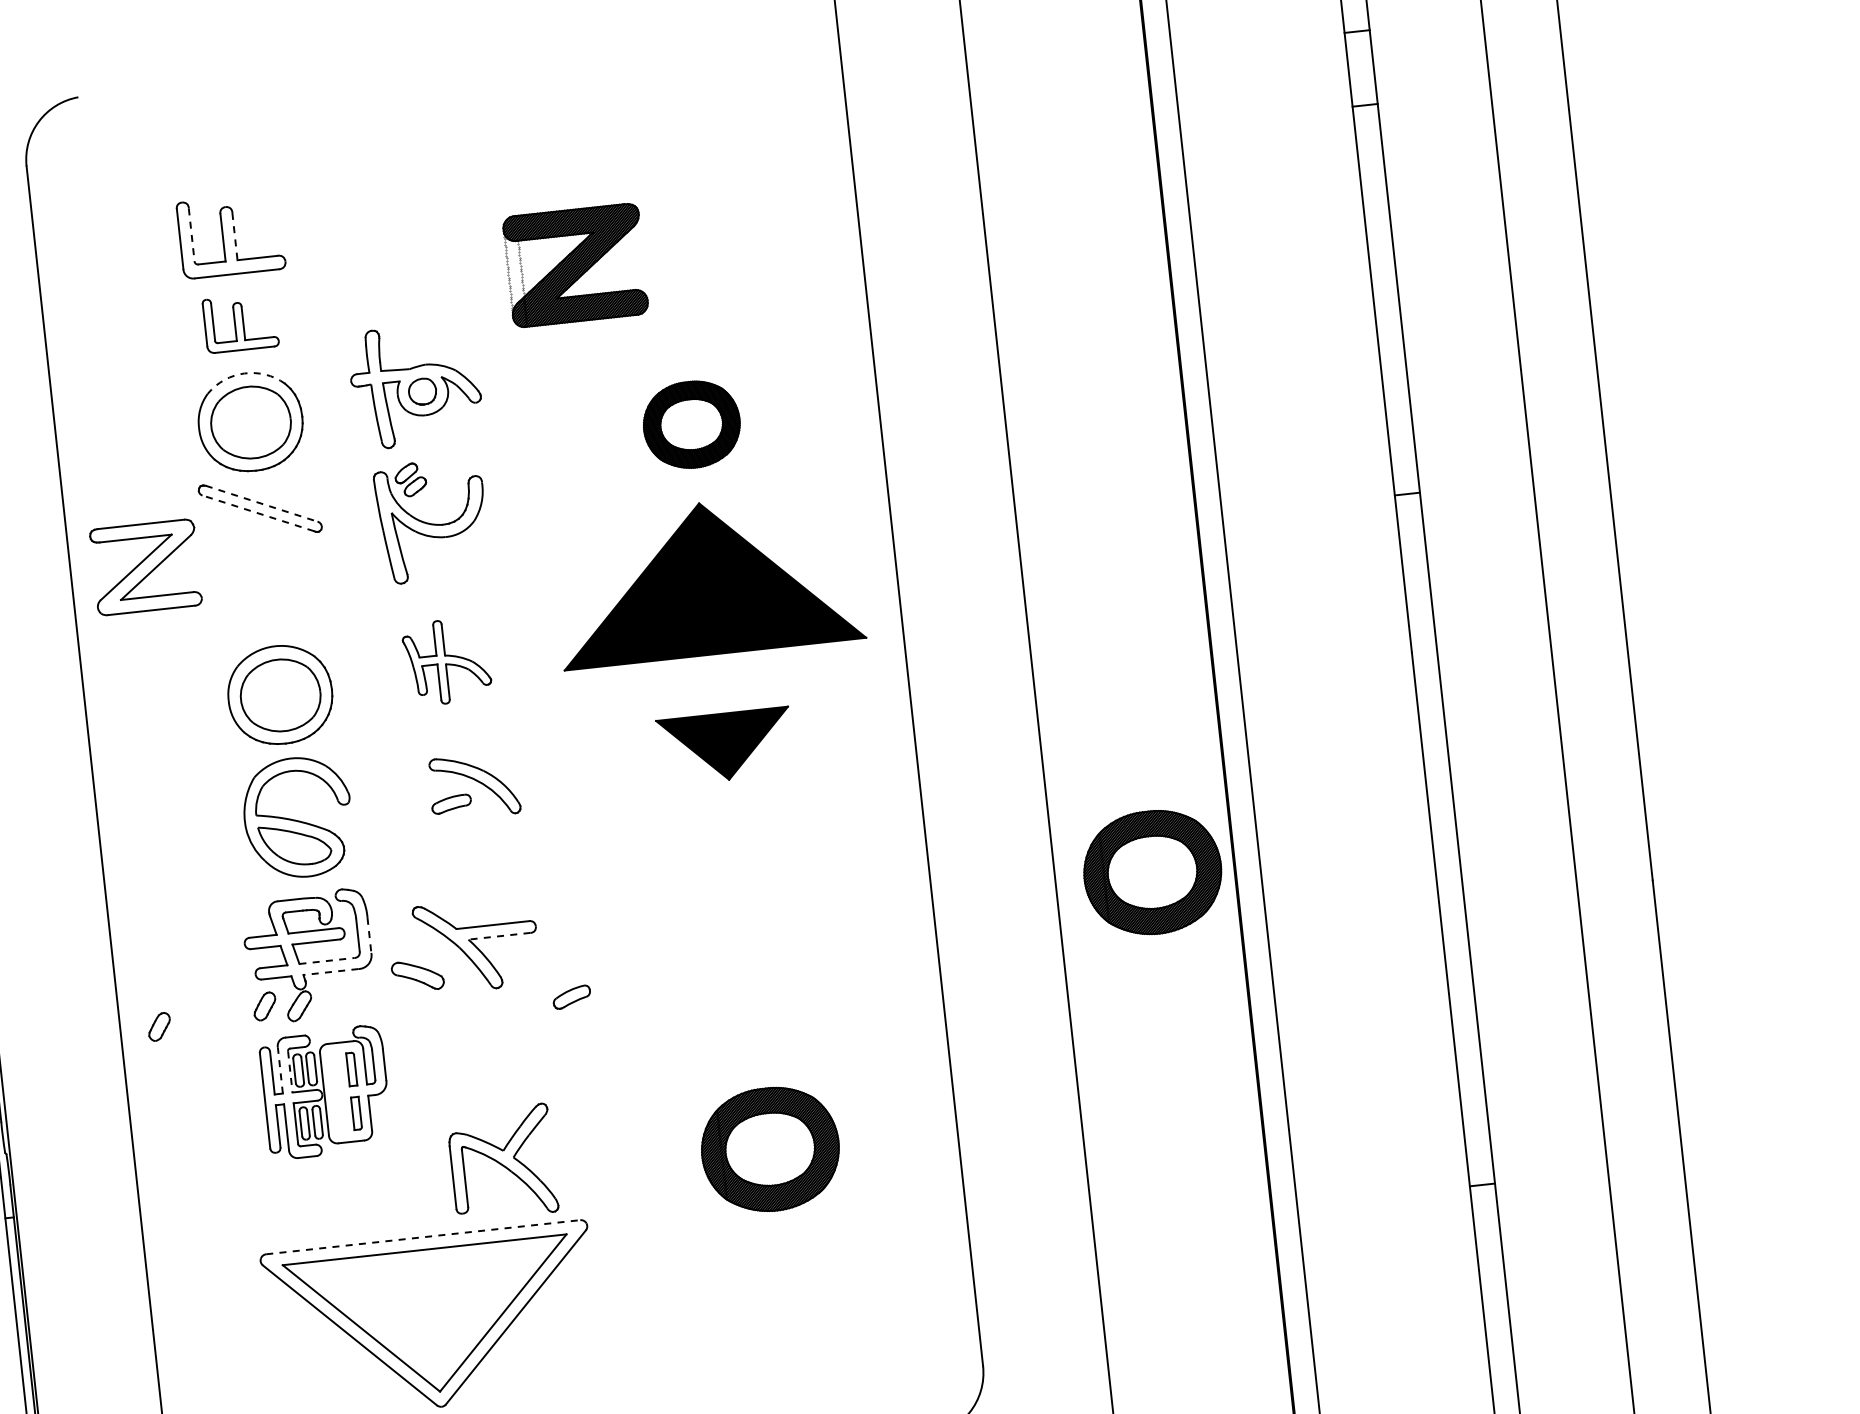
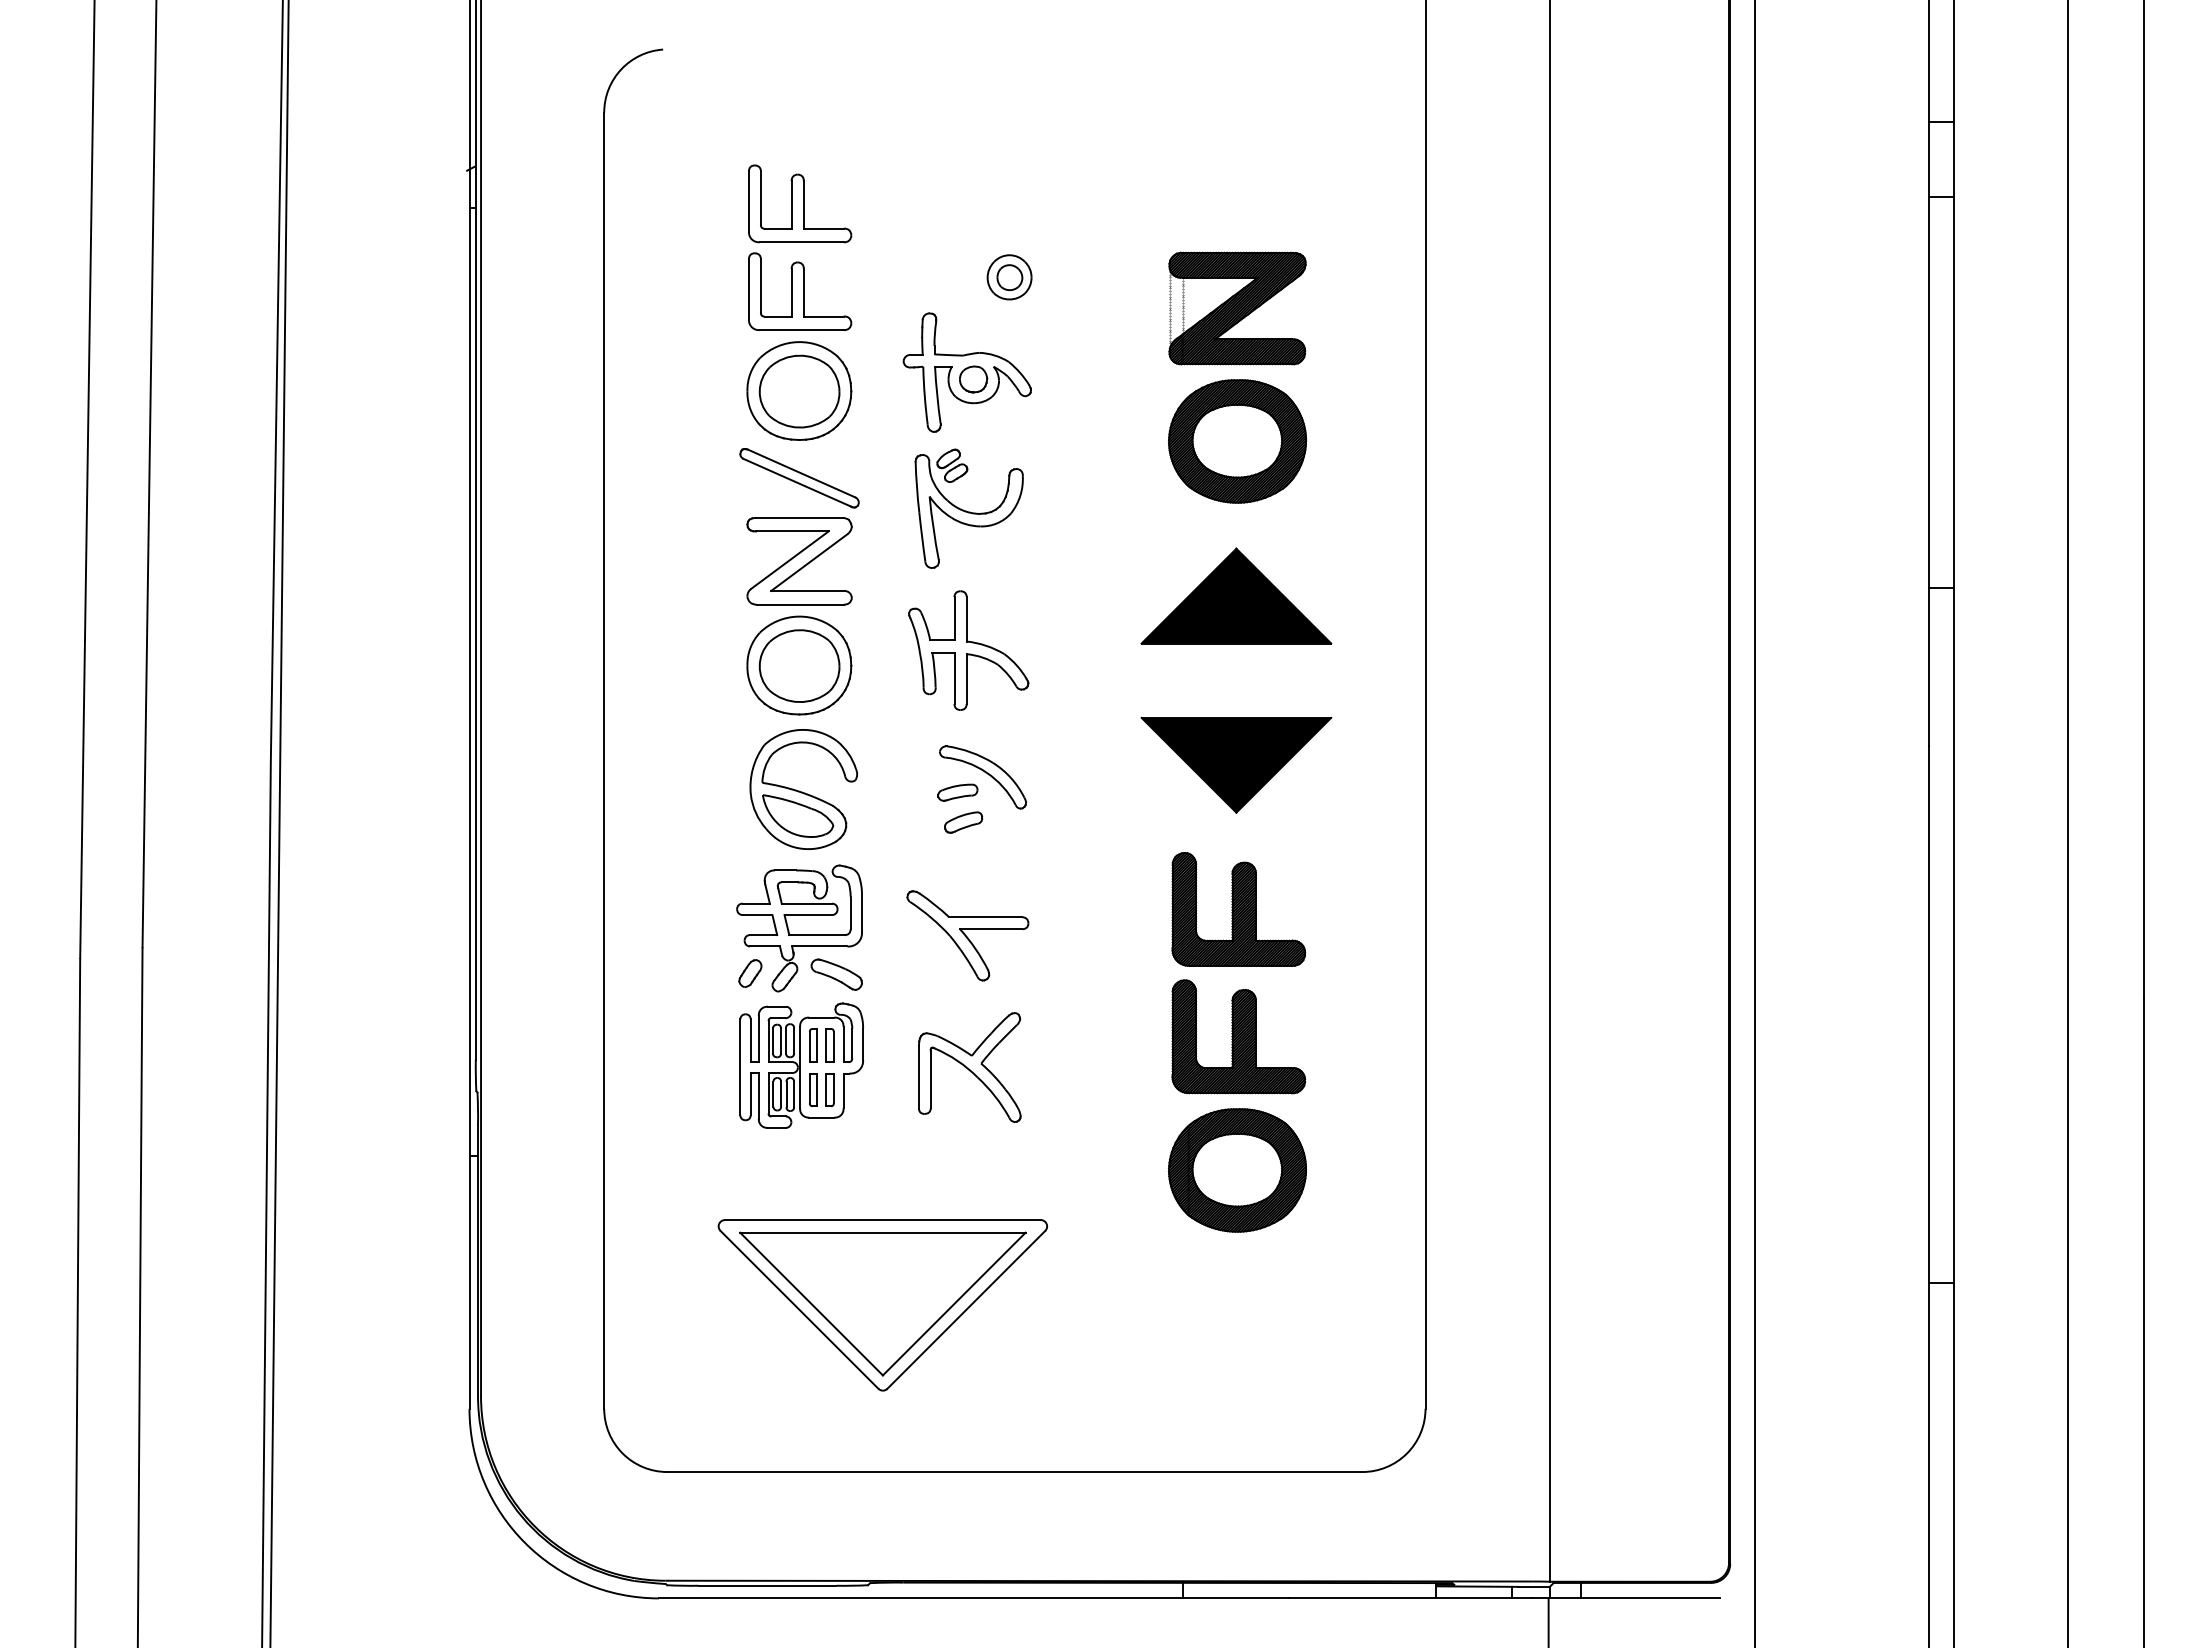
line: (191, 235) -> (760, 199), dashed -> solid
line: (234, 236) -> (803, 204), dashed -> solid
part: (575, 265) -> (1237, 308), moved
part: (447, 286) -> (1009, 277), added
part: (241, 322) -> (800, 291), size x1.43
arc: (244, 373) -> (798, 342), dashed -> solid
part: (691, 424) -> (1237, 441), size x1.43
line: (261, 503) -> (801, 473), dashed -> solid
line: (258, 513) -> (797, 482), dashed -> solid
part: (145, 567) -> (799, 561), moved
part: (707, 578) -> (1236, 595), size x0.62
part: (446, 661) -> (968, 650), size x1.43
part: (725, 746) -> (1236, 764), size x1.43
part: (1152, 872) -> (1647, 936), removed
part: (743, 890) -> (1238, 909), added
line: (368, 935) -> (861, 914), dashed -> solid
line: (498, 936) -> (990, 929), dashed -> solid
line: (326, 961) -> (816, 935), dashed -> solid
line: (330, 972) -> (819, 946), dashed -> solid
part: (417, 975) -> (836, 974), moved
part: (571, 997) -> (963, 822), moved
part: (756, 1016) -> (1238, 1036), added
part: (159, 1026) -> (643, 982), removed
line: (279, 1070) -> (758, 1038), dashed -> solid
part: (335, 1071) -> (813, 1045), added
line: (290, 1072) -> (768, 1041), dashed -> solid
part: (340, 1114) -> (813, 1089), added
part: (502, 1162) -> (969, 1067), moved
line: (422, 1237) -> (882, 1220), dashed -> solid

